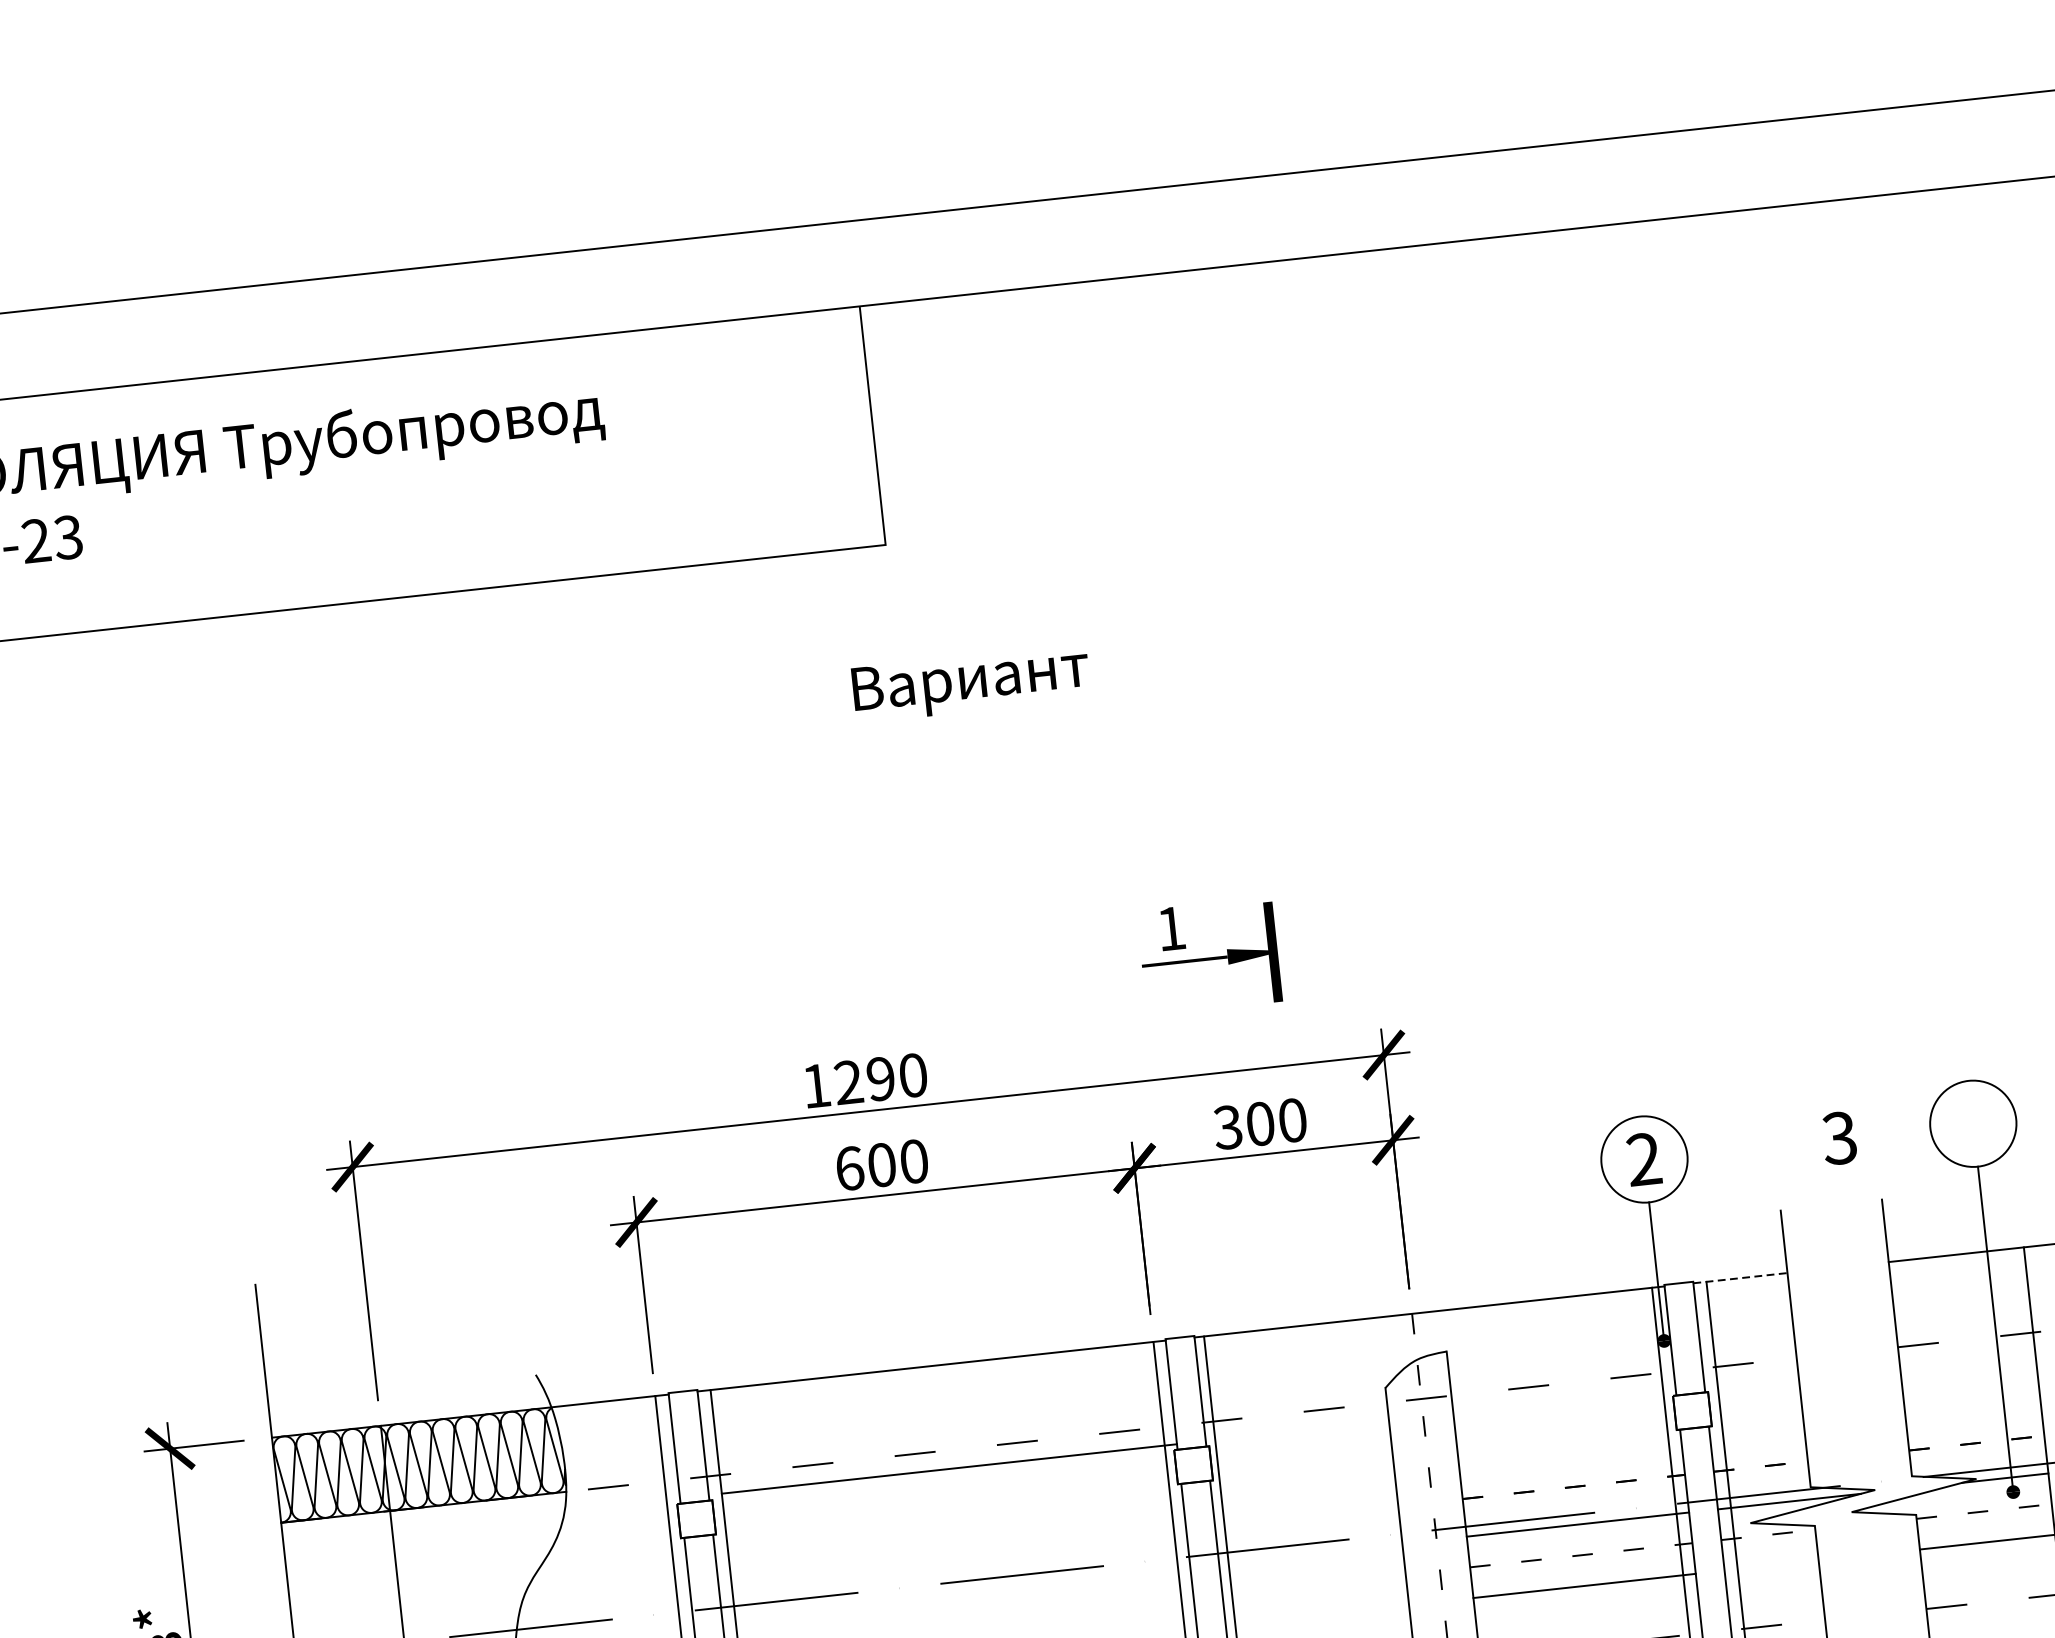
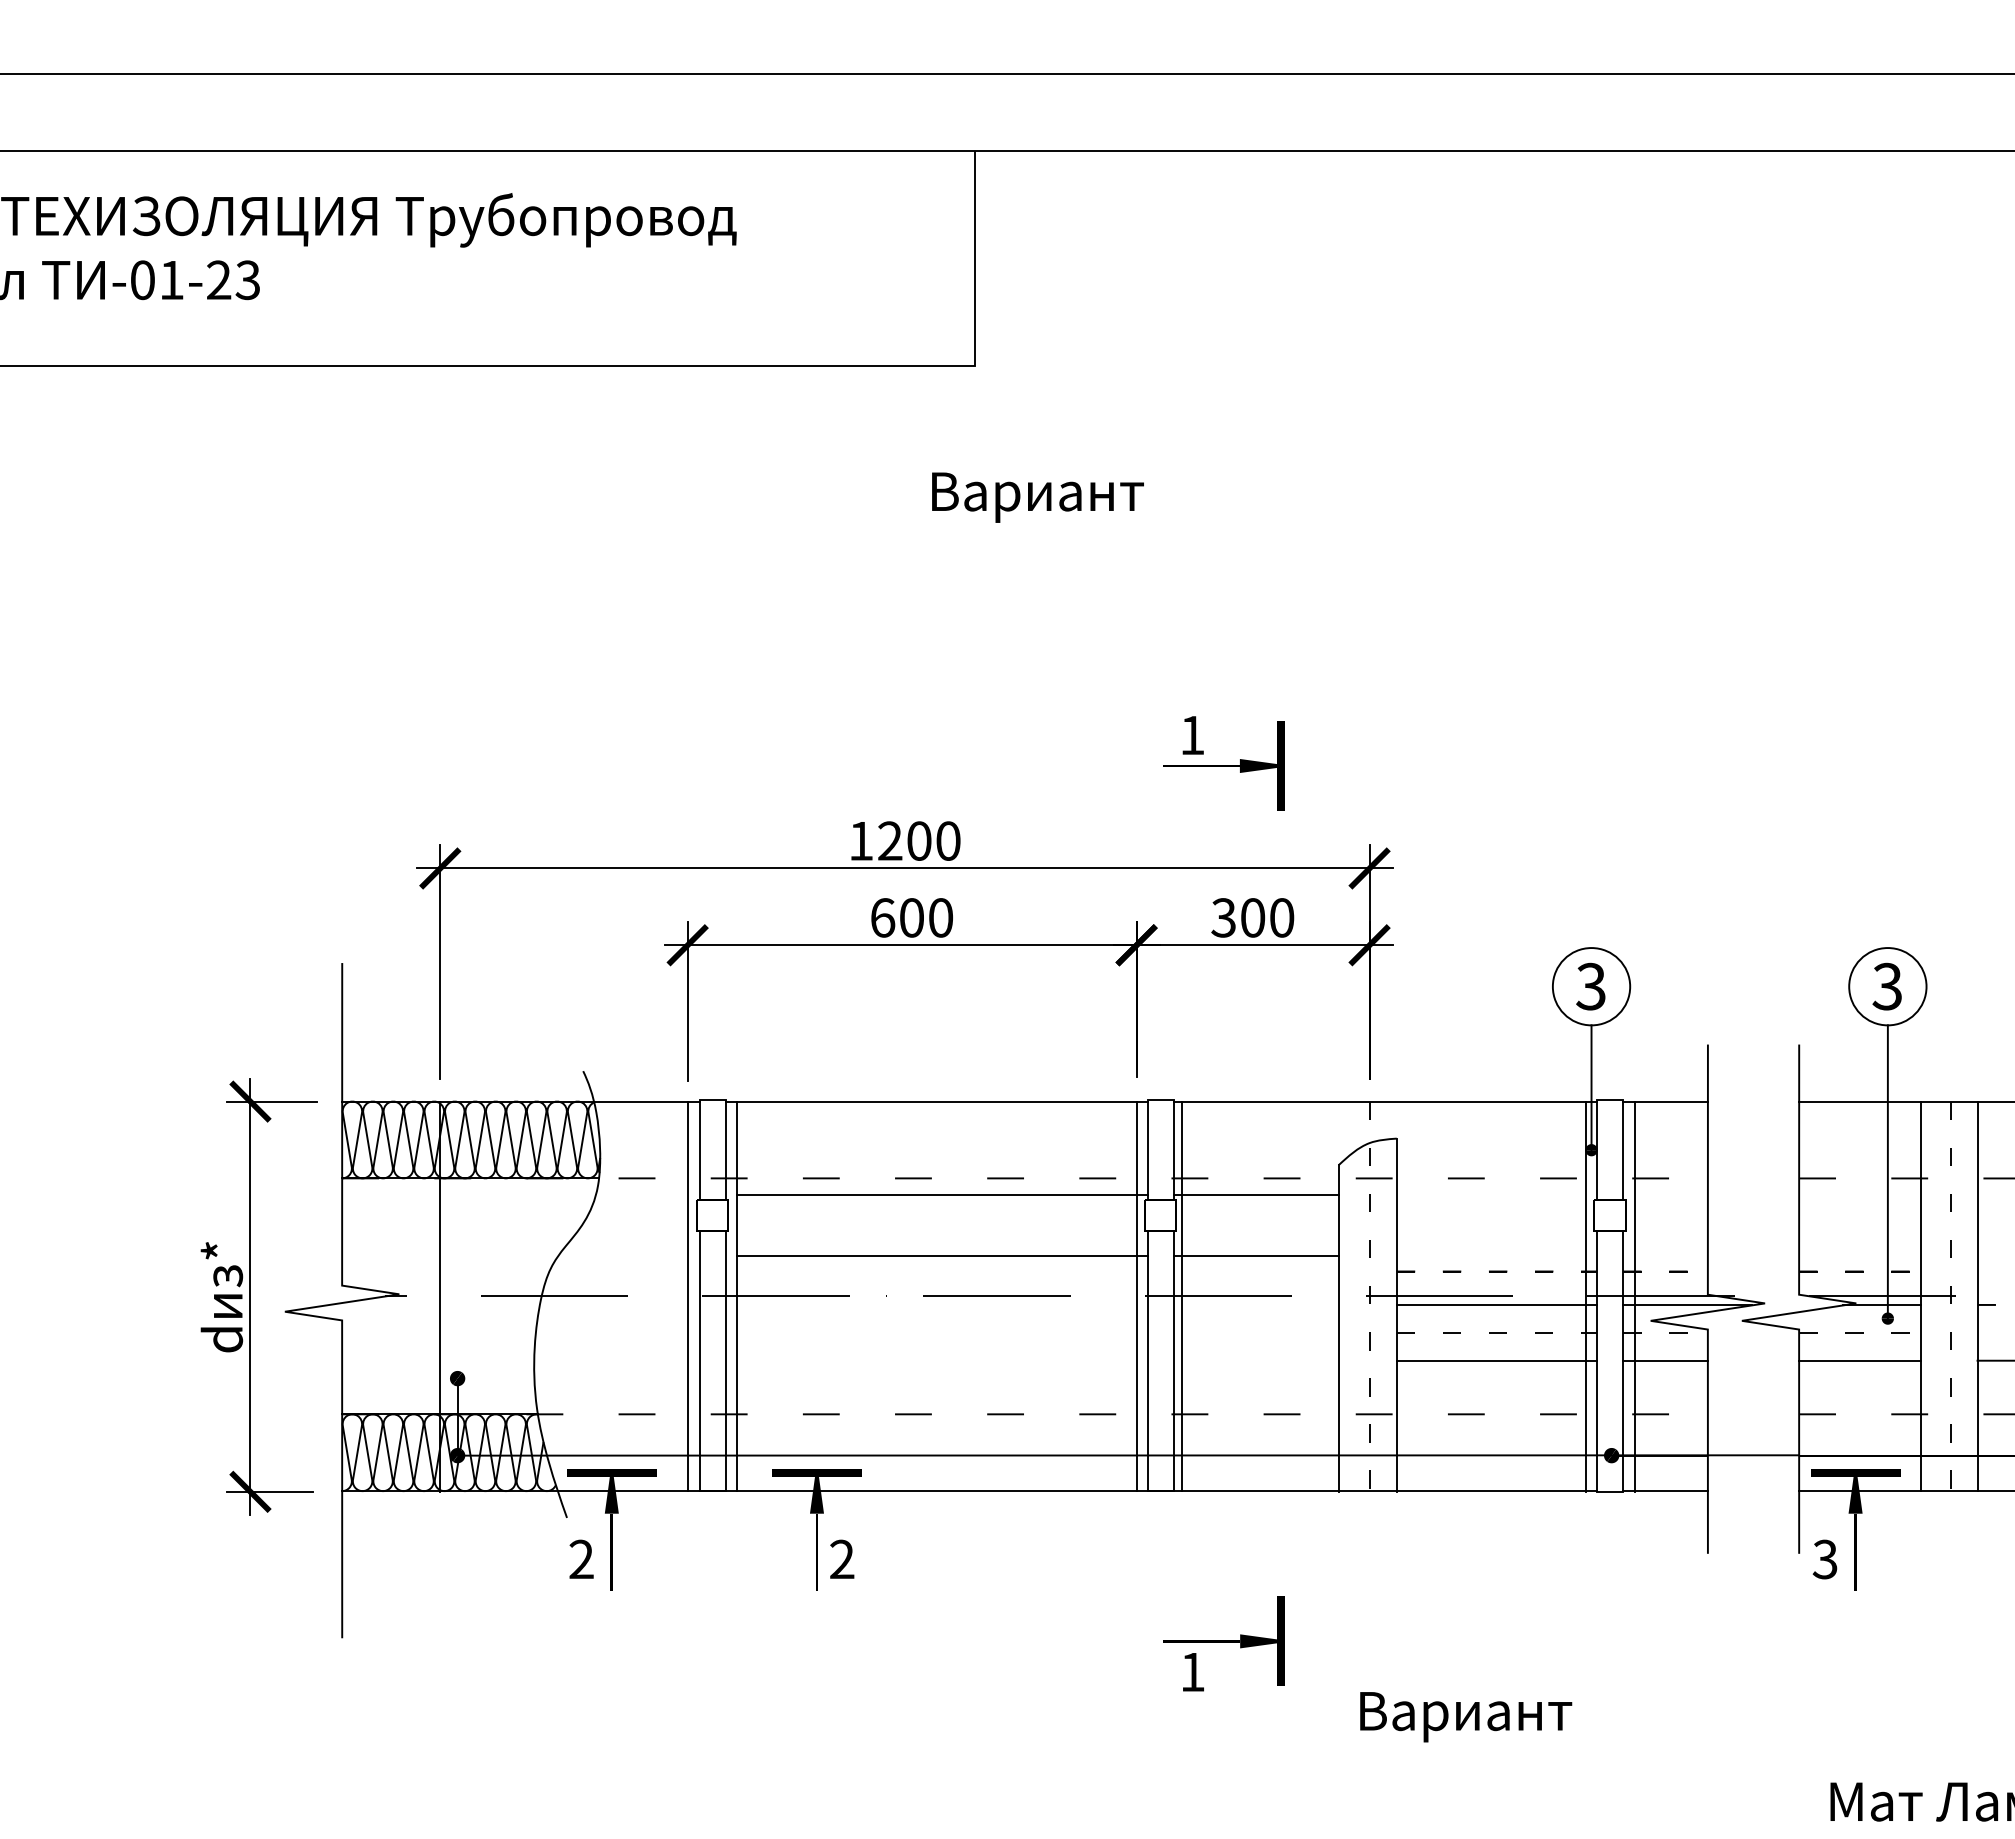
text: (881, 1078) -> (919, 840), 1290 -> 1200
text: (1838, 1138) -> (1886, 986), moved
text: (1643, 1159) -> (1590, 986), 2 -> 3
line: (1741, 1277) -> (1666, 1101), dashed -> solid
line: (1296, 1431) -> (1255, 1195), added
line: (1303, 1498) -> (1255, 1255), added
line: (956, 1536) -> (942, 1255), added
line: (1771, 1565) -> (1665, 1360), added

